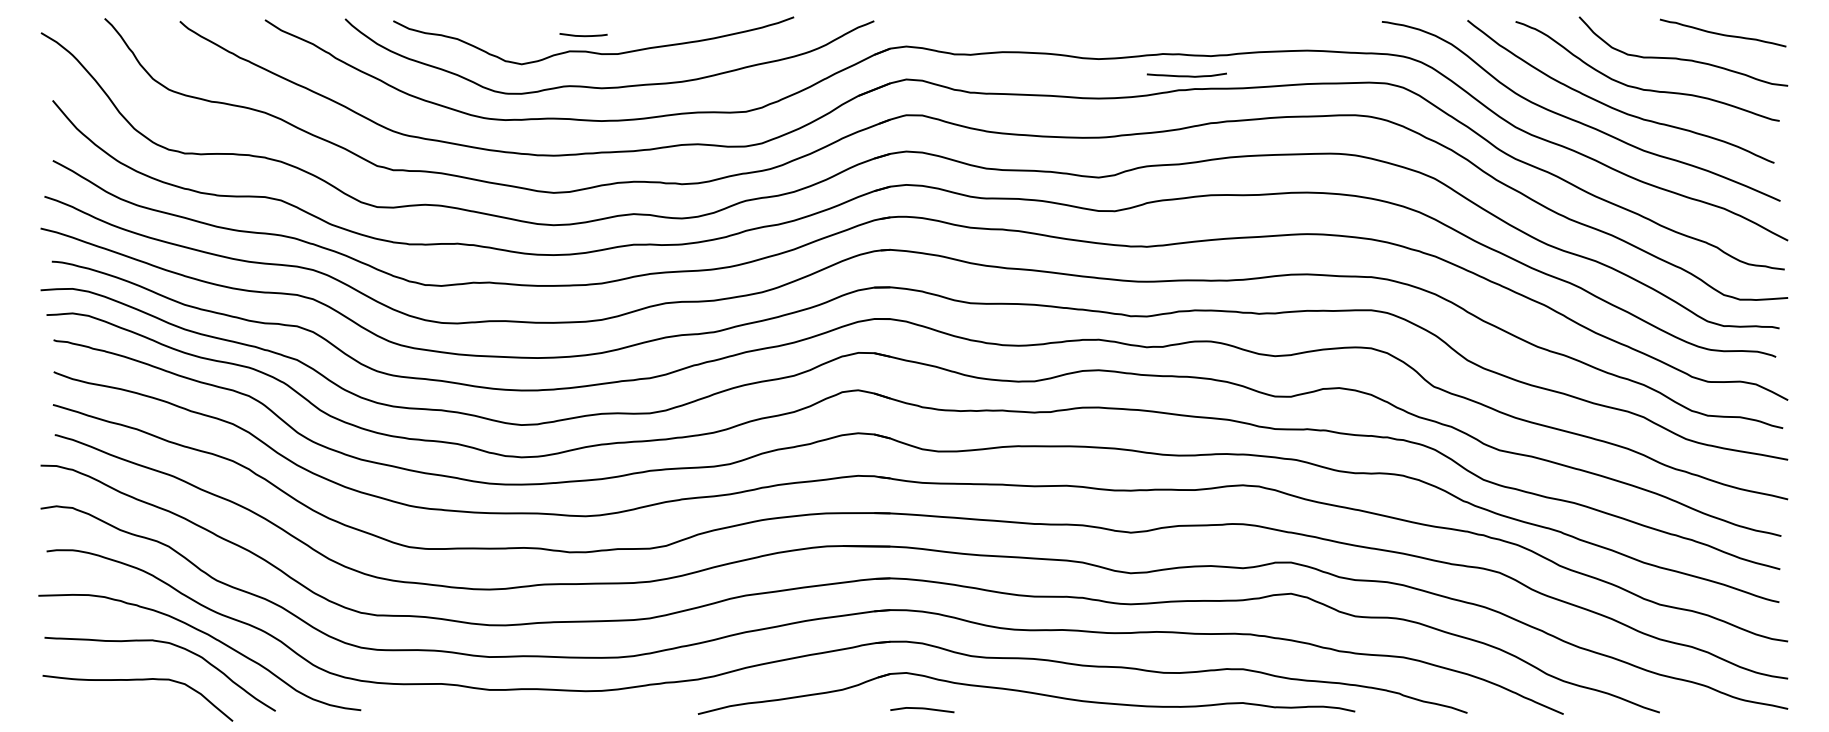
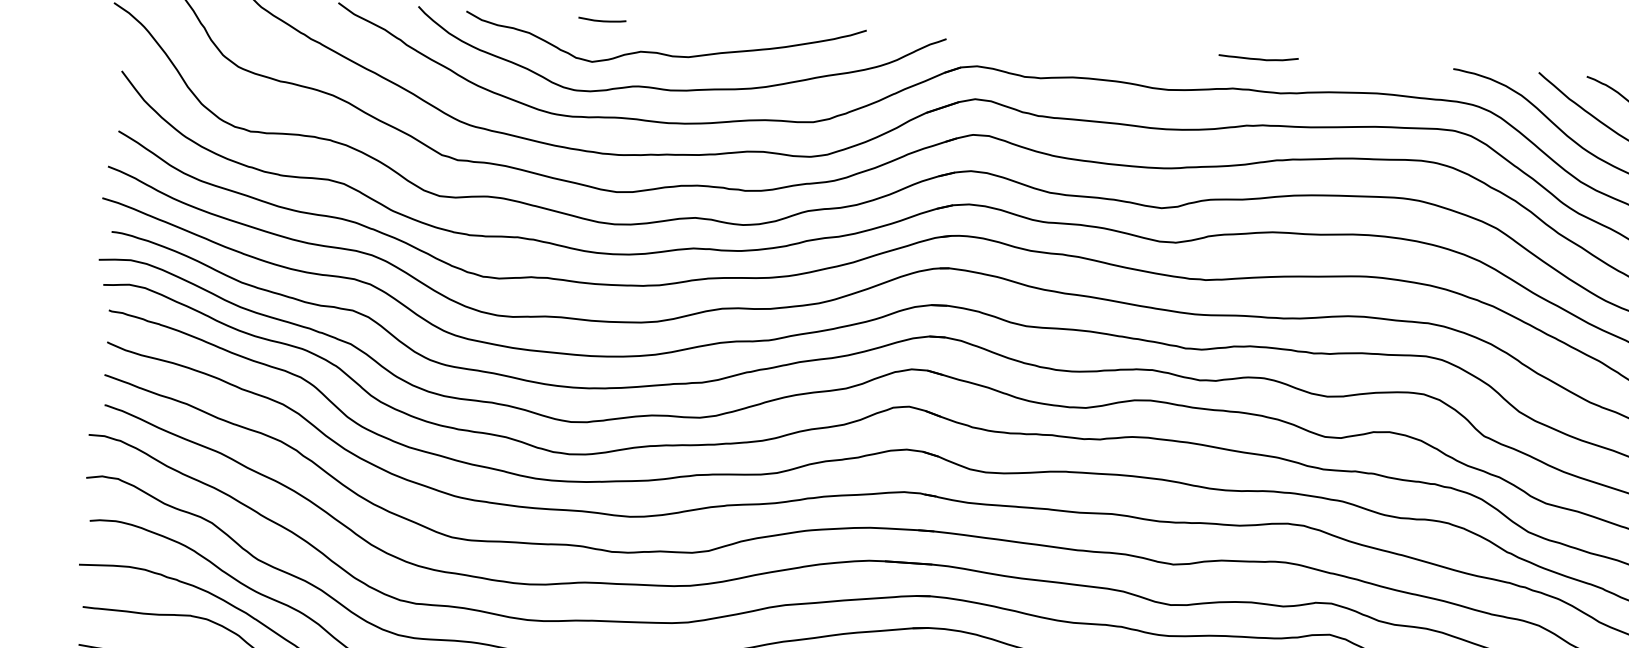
curve: (583, 35) -> (602, 20), moved
curve: (1186, 75) -> (1258, 58), moved

